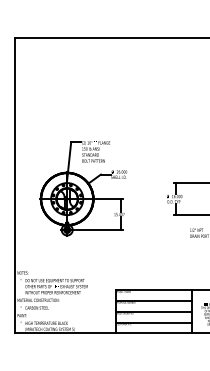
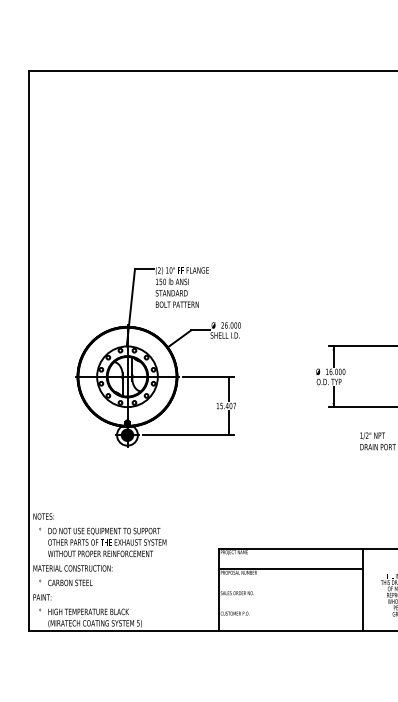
line: (153, 311) -> (290, 589), removed
line: (153, 322) -> (290, 610), removed

